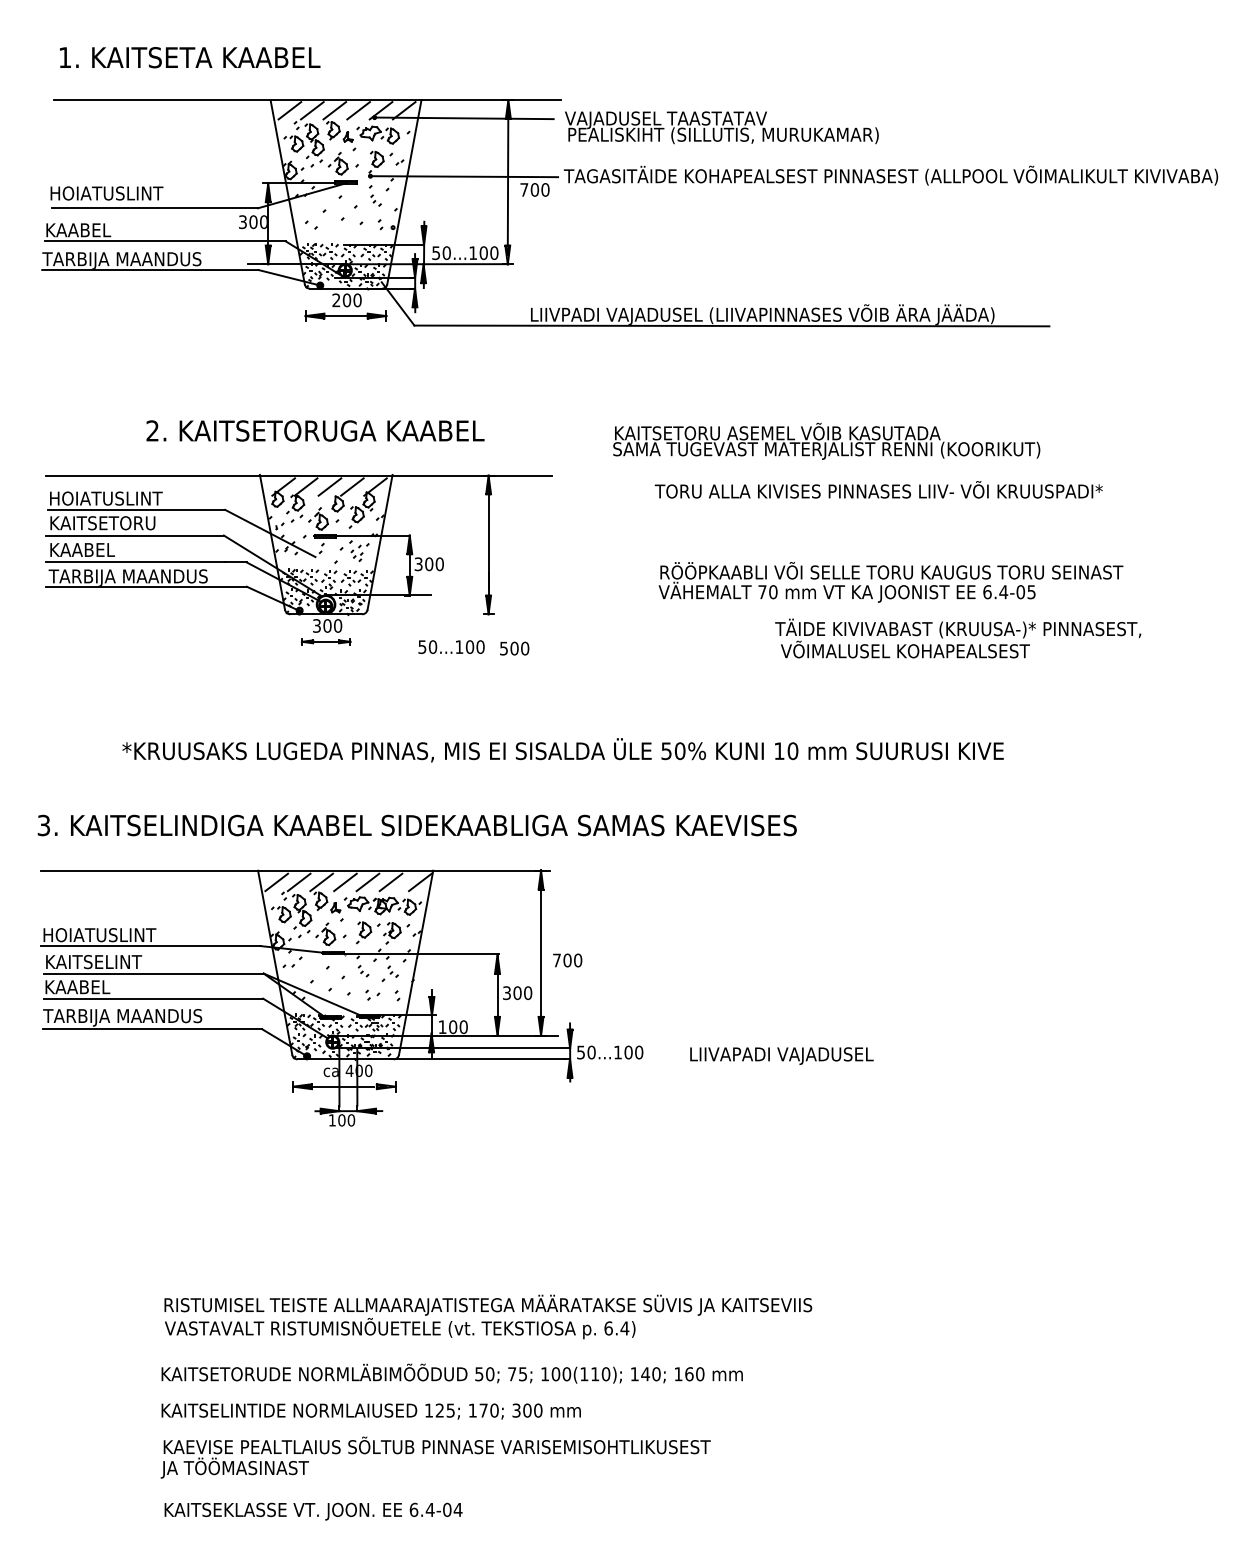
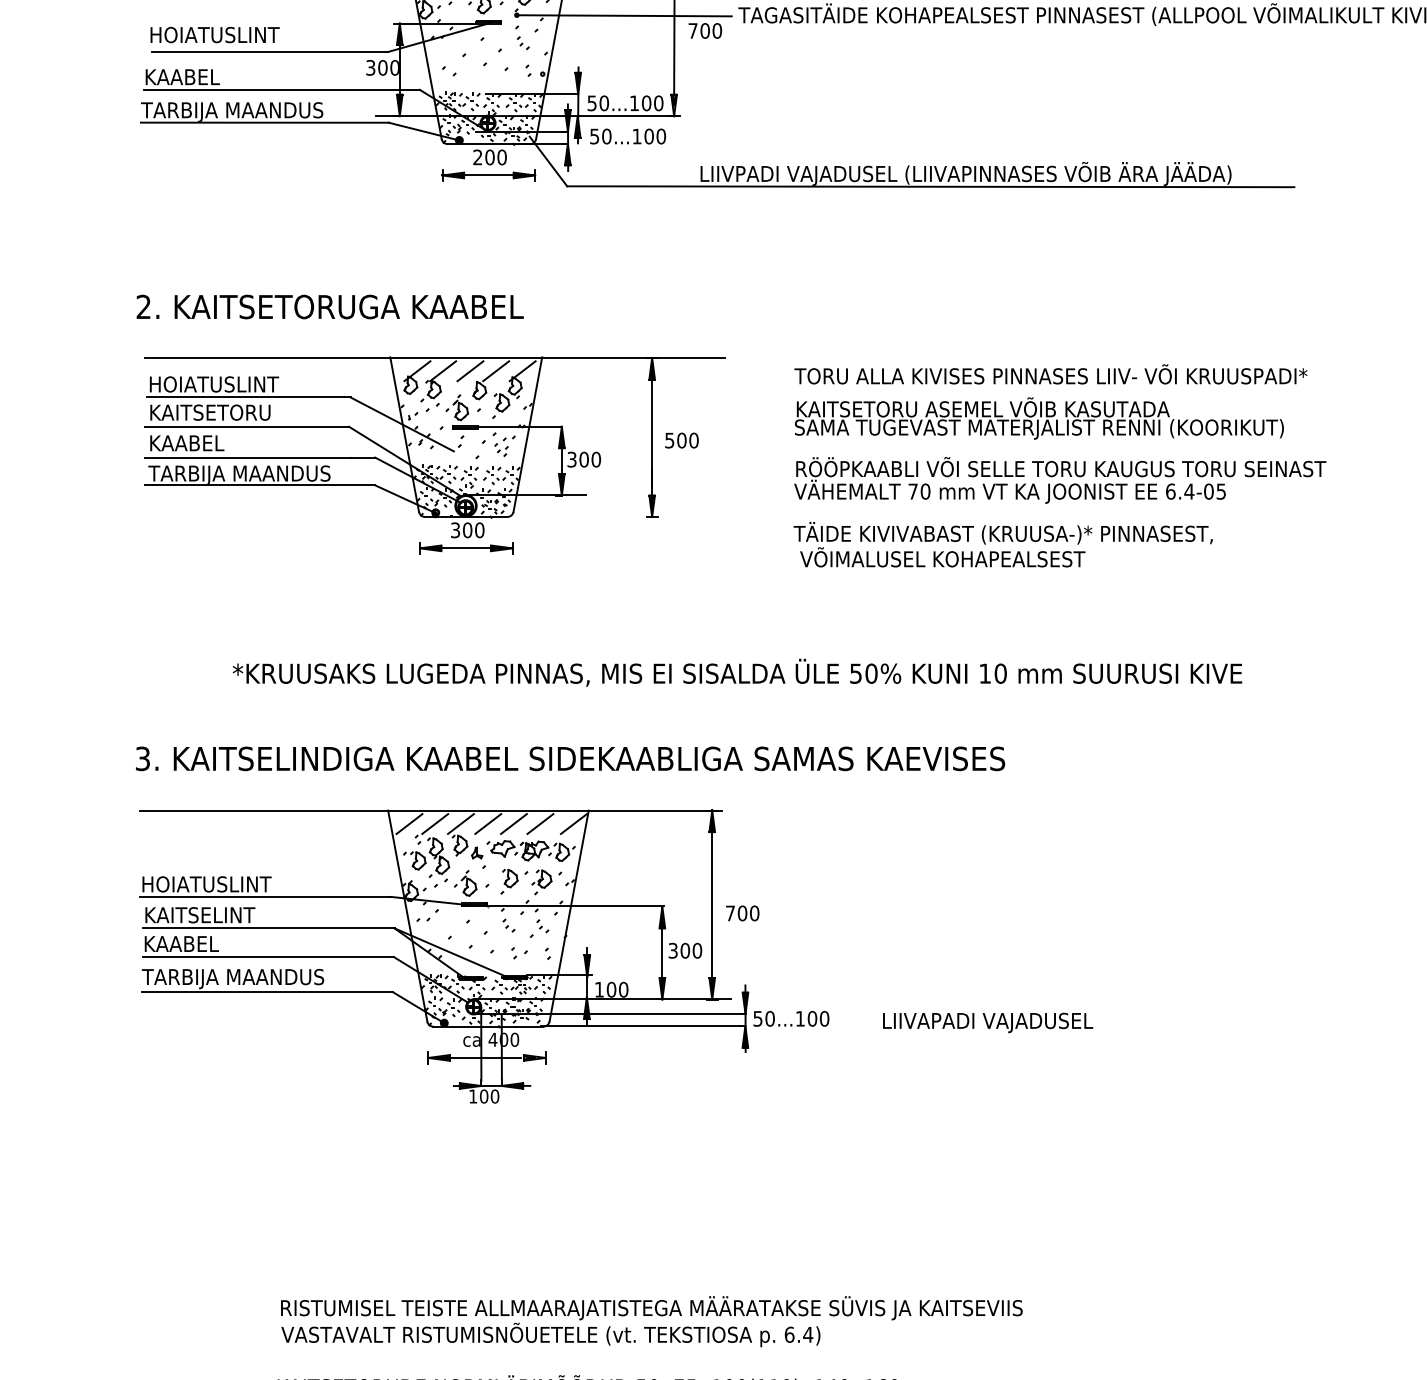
text: (315, 430) -> (330, 306), moved
text: (826, 440) -> (1039, 417), moved
text: (878, 489) -> (1050, 374), moved
text: (890, 582) -> (1059, 480), moved
text: (958, 638) -> (1003, 544), moved
part: (325, 641) -> (465, 548), size x1.67
text: (451, 646) -> (627, 135), moved
text: (514, 648) -> (681, 440), moved

